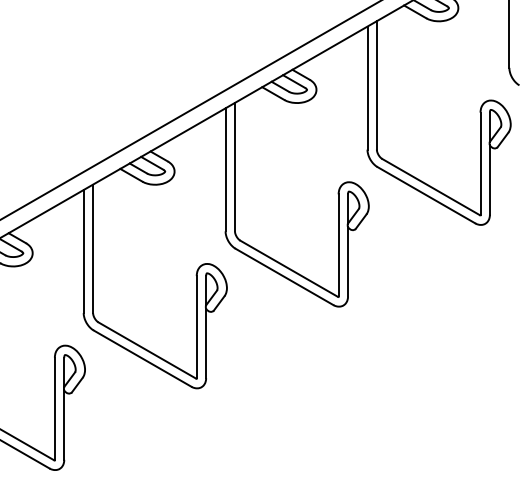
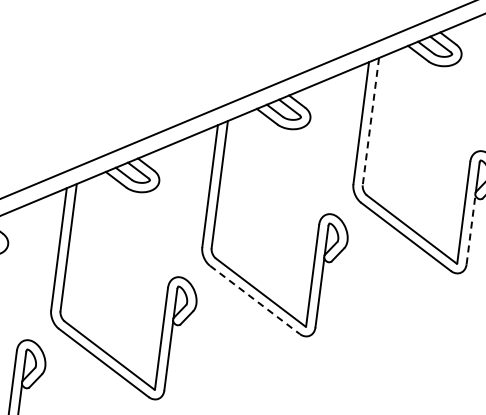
line: (376, 85) -> (370, 121), solid -> dashed
line: (489, 179) -> (470, 229), solid -> dashed
line: (284, 277) -> (254, 300), solid -> dashed

